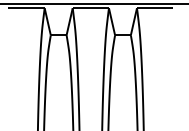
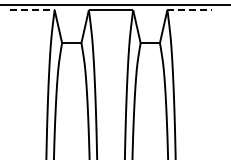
line: (26, 8) -> (32, 10), solid -> dashed
line: (155, 8) -> (189, 10), solid -> dashed

